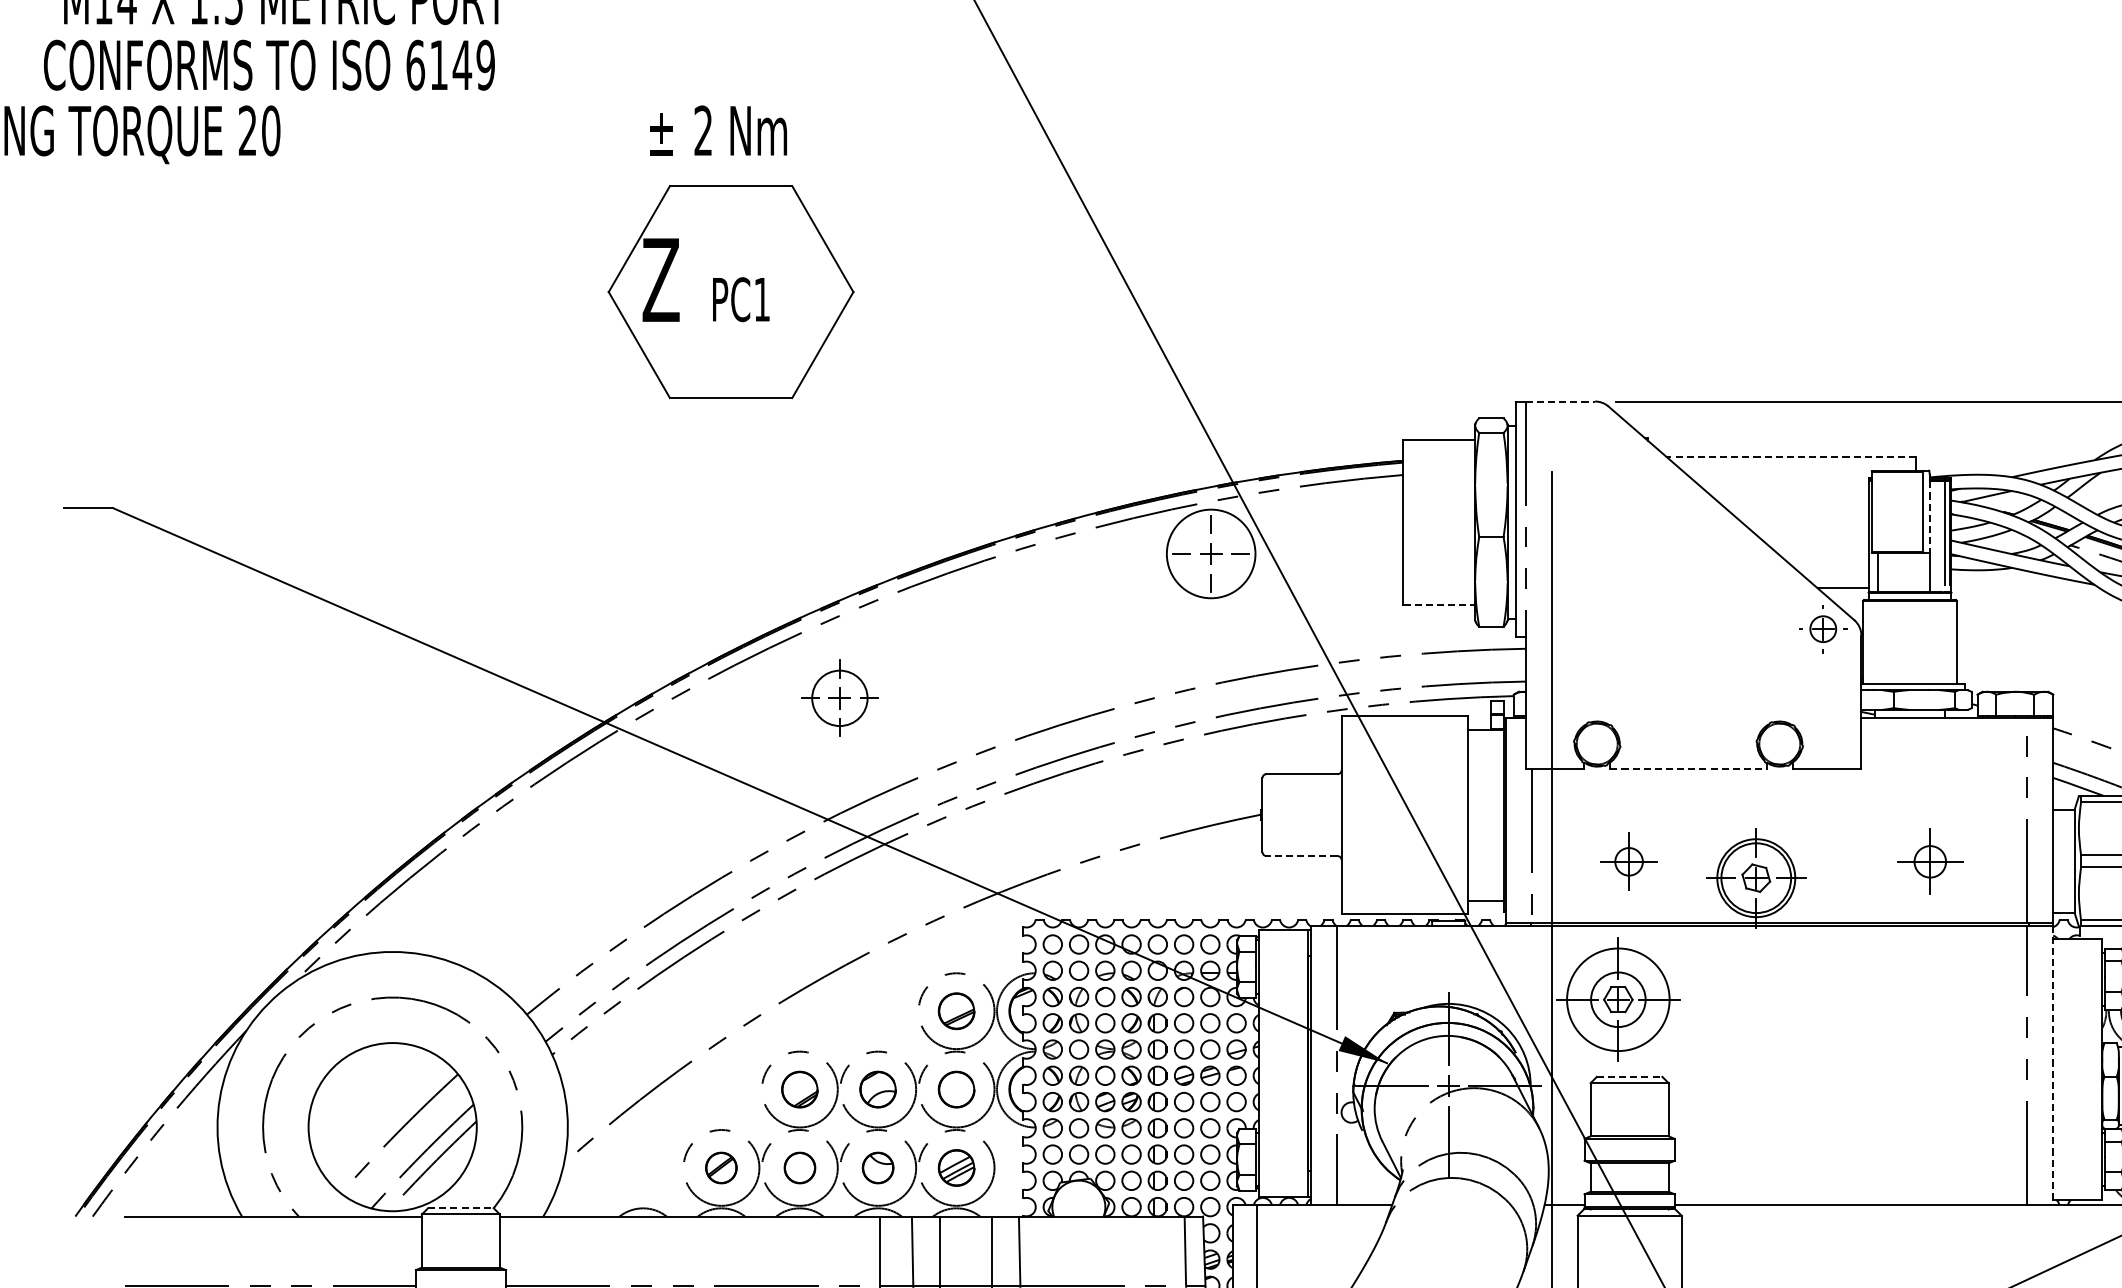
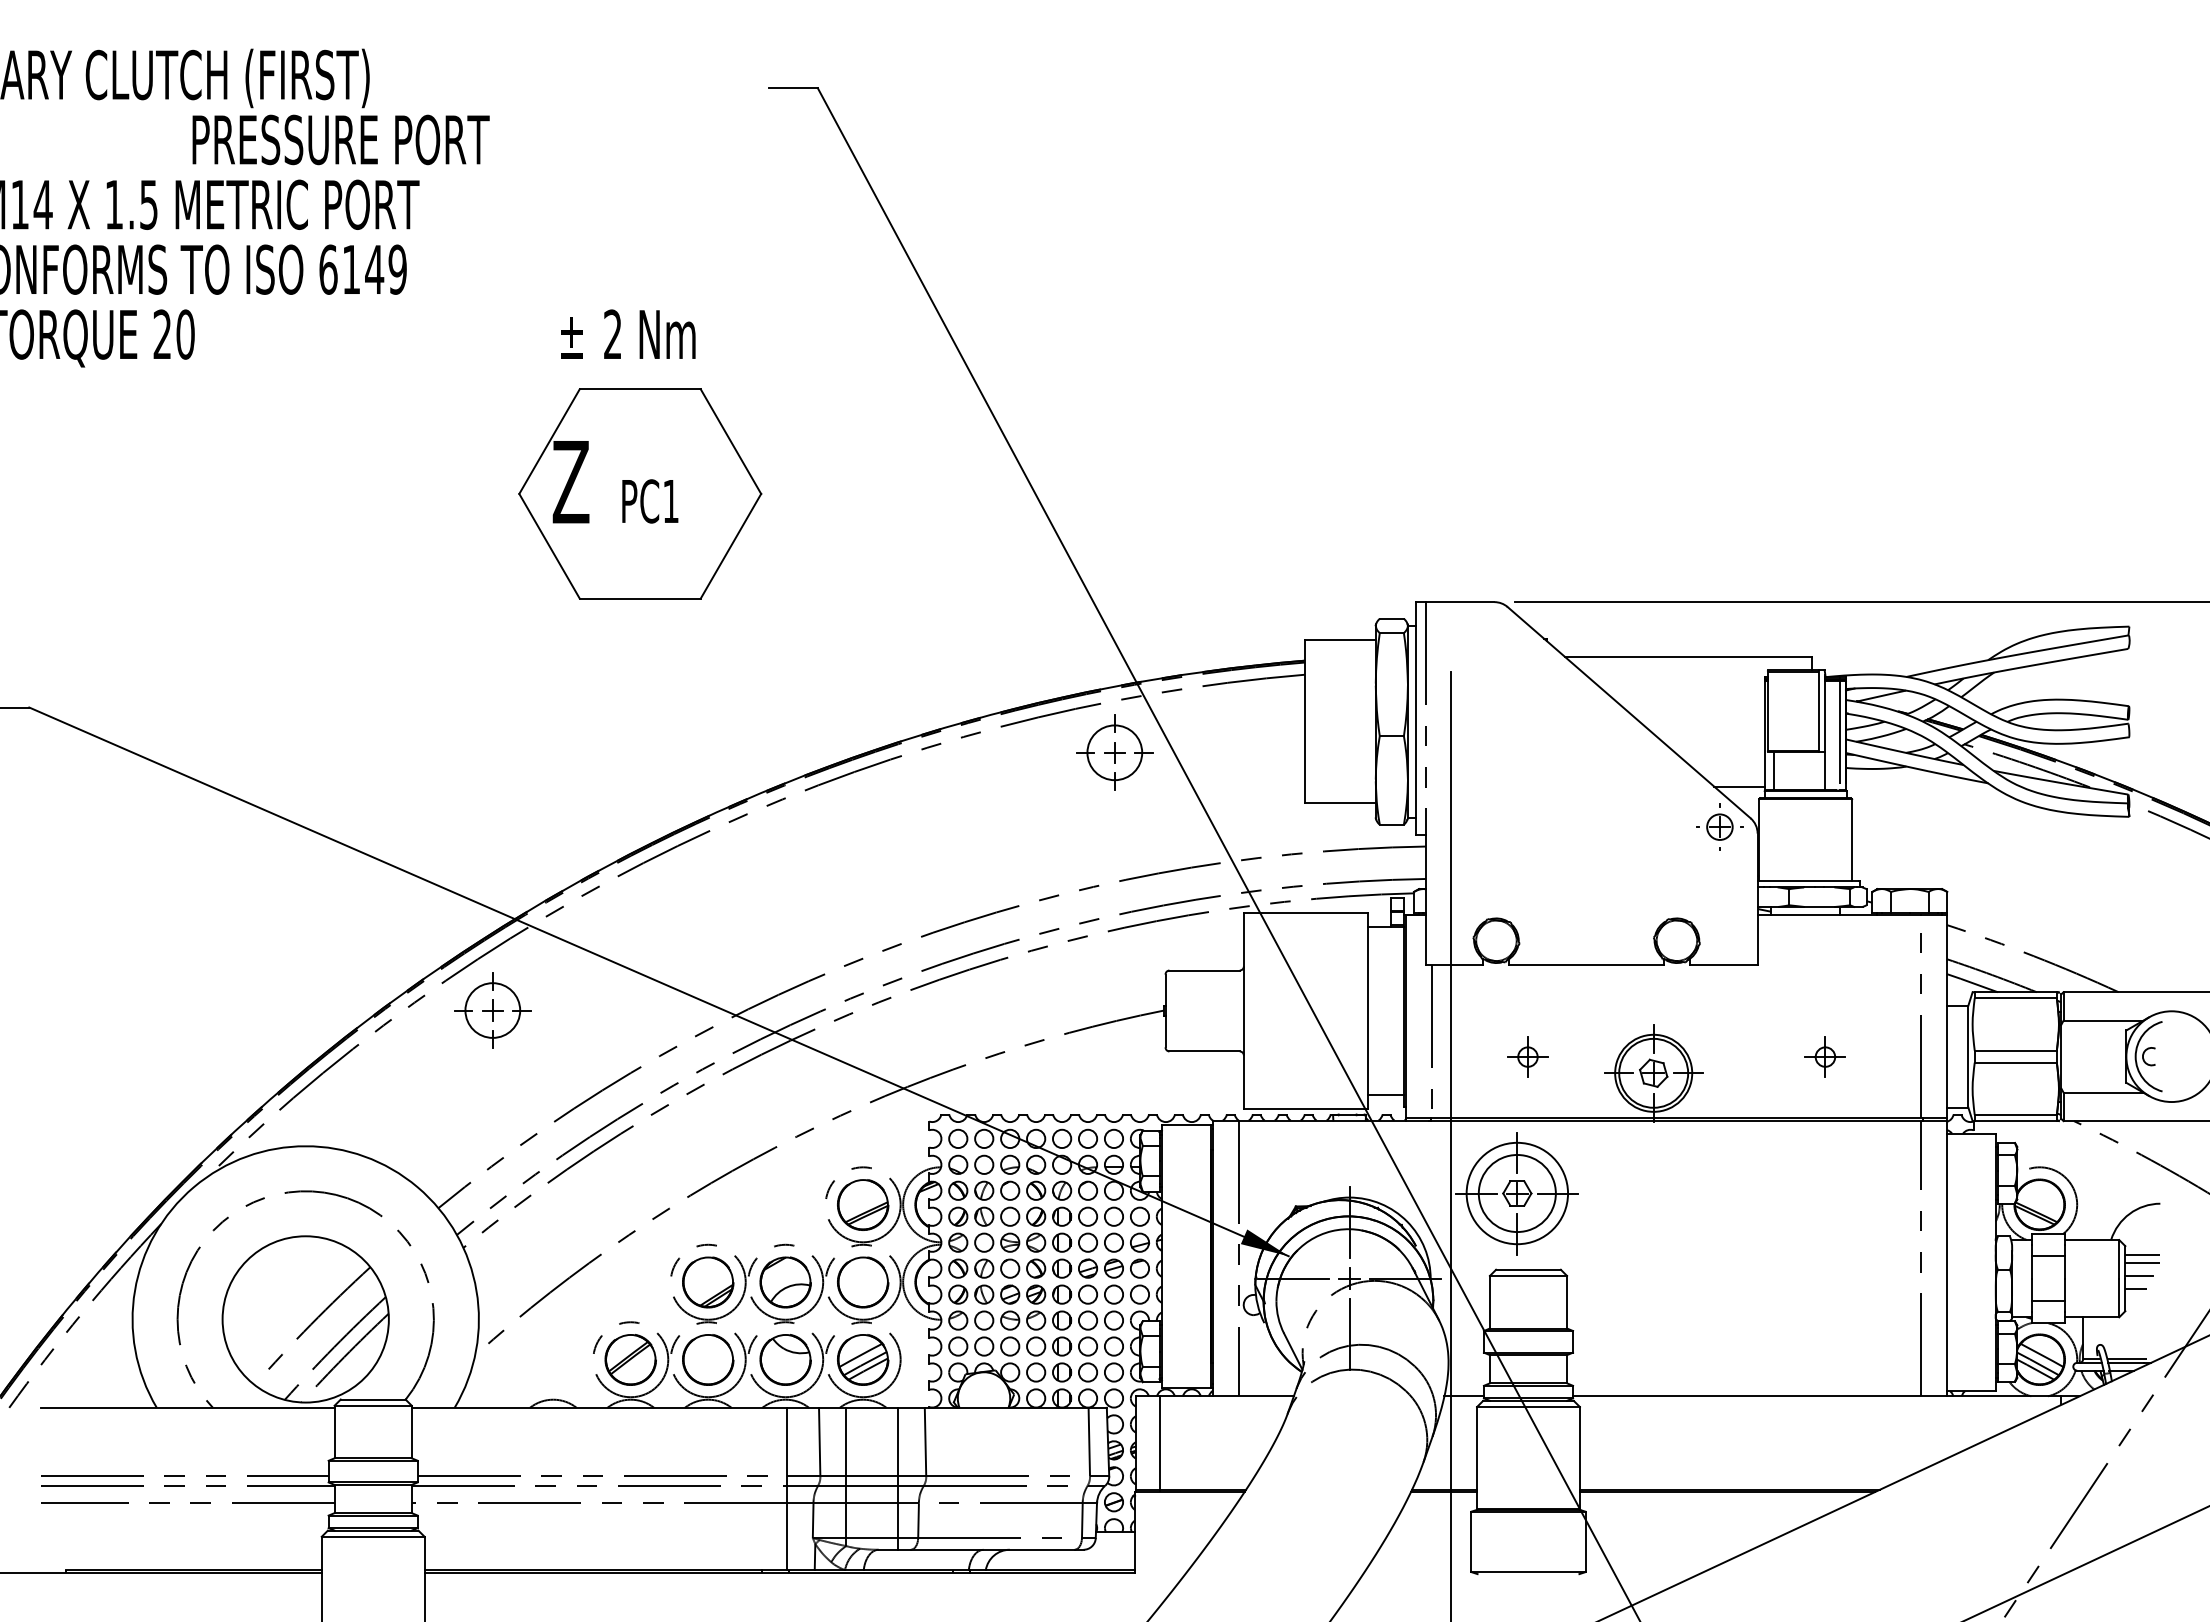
line: (1560, 401) -> (1460, 602), dashed -> solid
line: (1790, 456) -> (1687, 656), dashed -> solid
line: (1930, 517) -> (1825, 716), dashed -> solid
circle: (1210, 553) -> (1114, 752), size x0.62
line: (1439, 605) -> (1340, 803), dashed -> solid
part: (839, 698) -> (492, 1010), moved
line: (1689, 769) -> (1587, 965), dashed -> solid
line: (1301, 856) -> (1204, 1051), dashed -> solid
part: (1628, 861) -> (1527, 1056), size x0.71
part: (1929, 861) -> (1824, 1056), size x0.62
circle: (1617, 999) -> (1516, 1193), size x1.43
part: (956, 1010) -> (863, 1204), size x1.43
line: (2053, 1065) -> (1947, 1258), dashed -> solid
line: (1629, 1076) -> (1528, 1269), dashed -> solid
part: (800, 1089) -> (708, 1282), size x1.43
part: (878, 1089) -> (785, 1282), size x1.43
circle: (956, 1089) -> (863, 1282), size x1.43
part: (721, 1167) -> (630, 1359), size x1.67
circle: (800, 1167) -> (708, 1359), size x1.67
part: (878, 1167) -> (785, 1359), size x1.67
part: (956, 1167) -> (863, 1359), size x1.43
line: (461, 1208) -> (373, 1399), dashed -> solid

